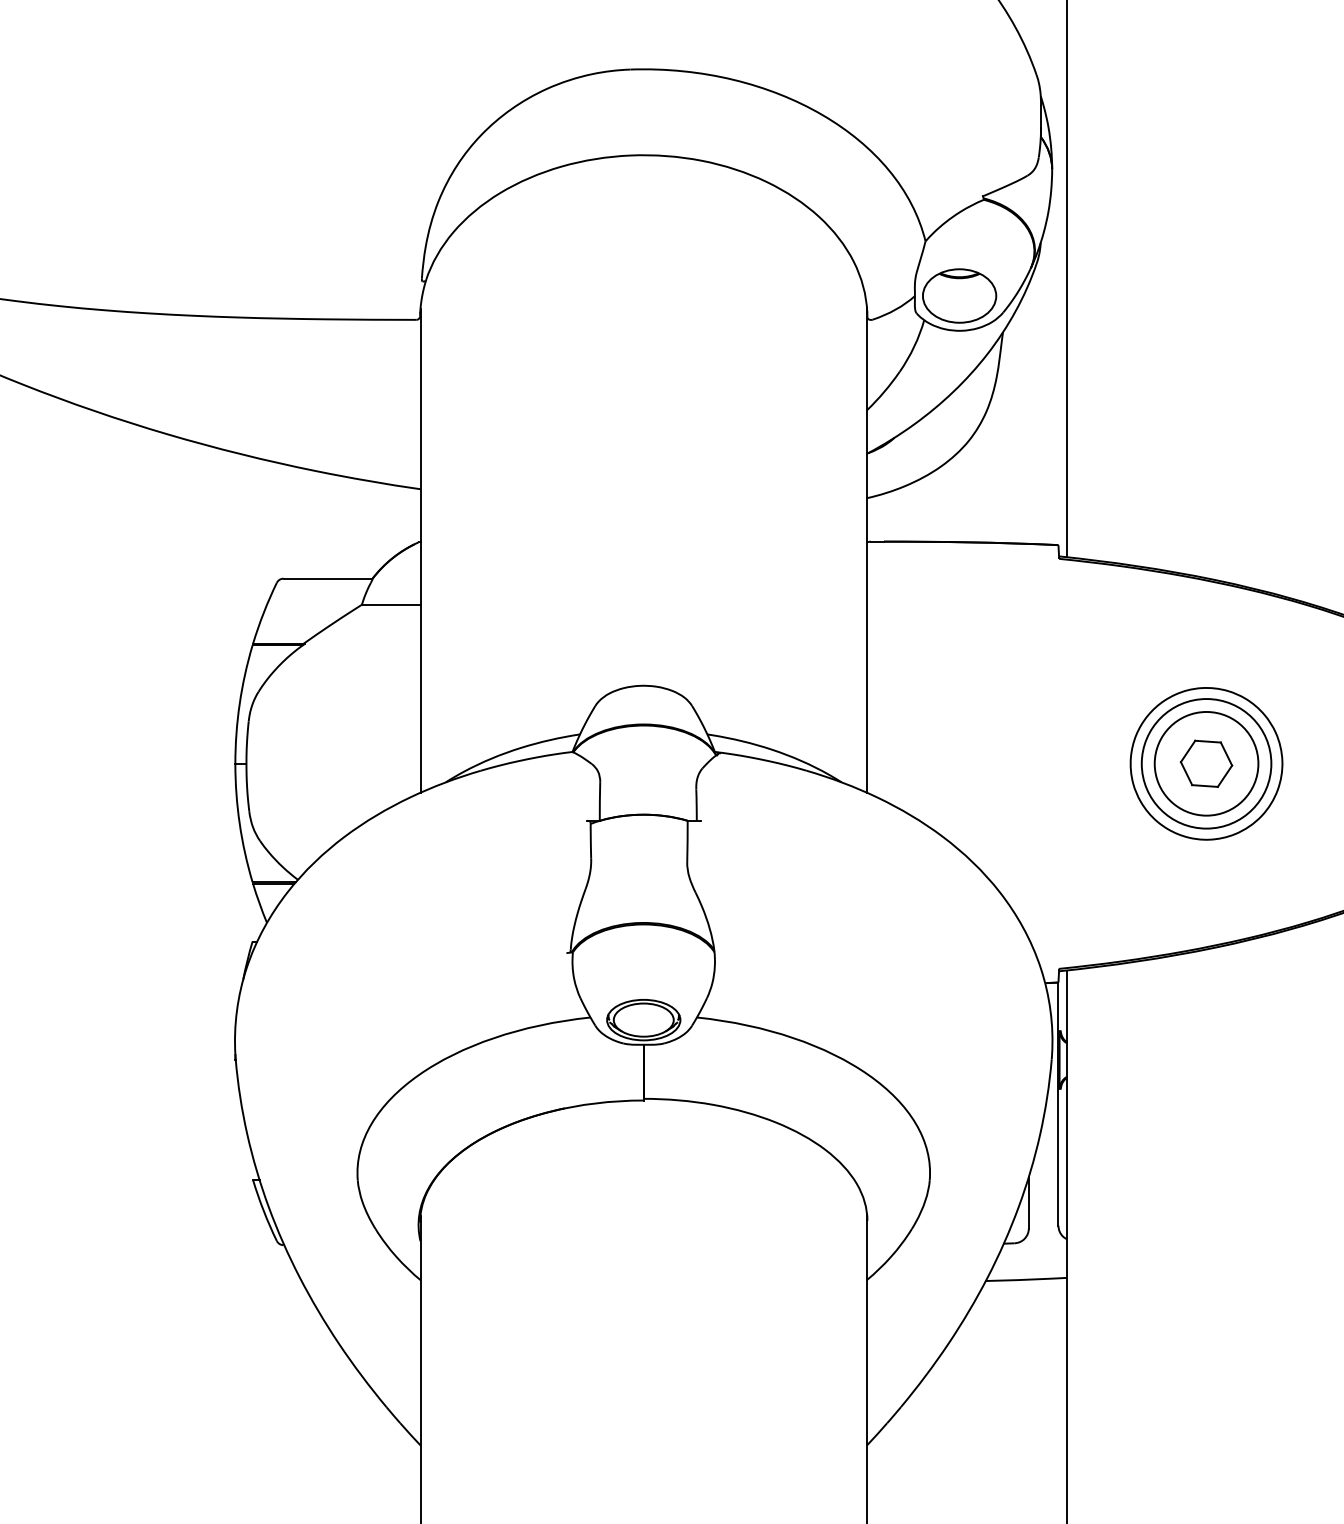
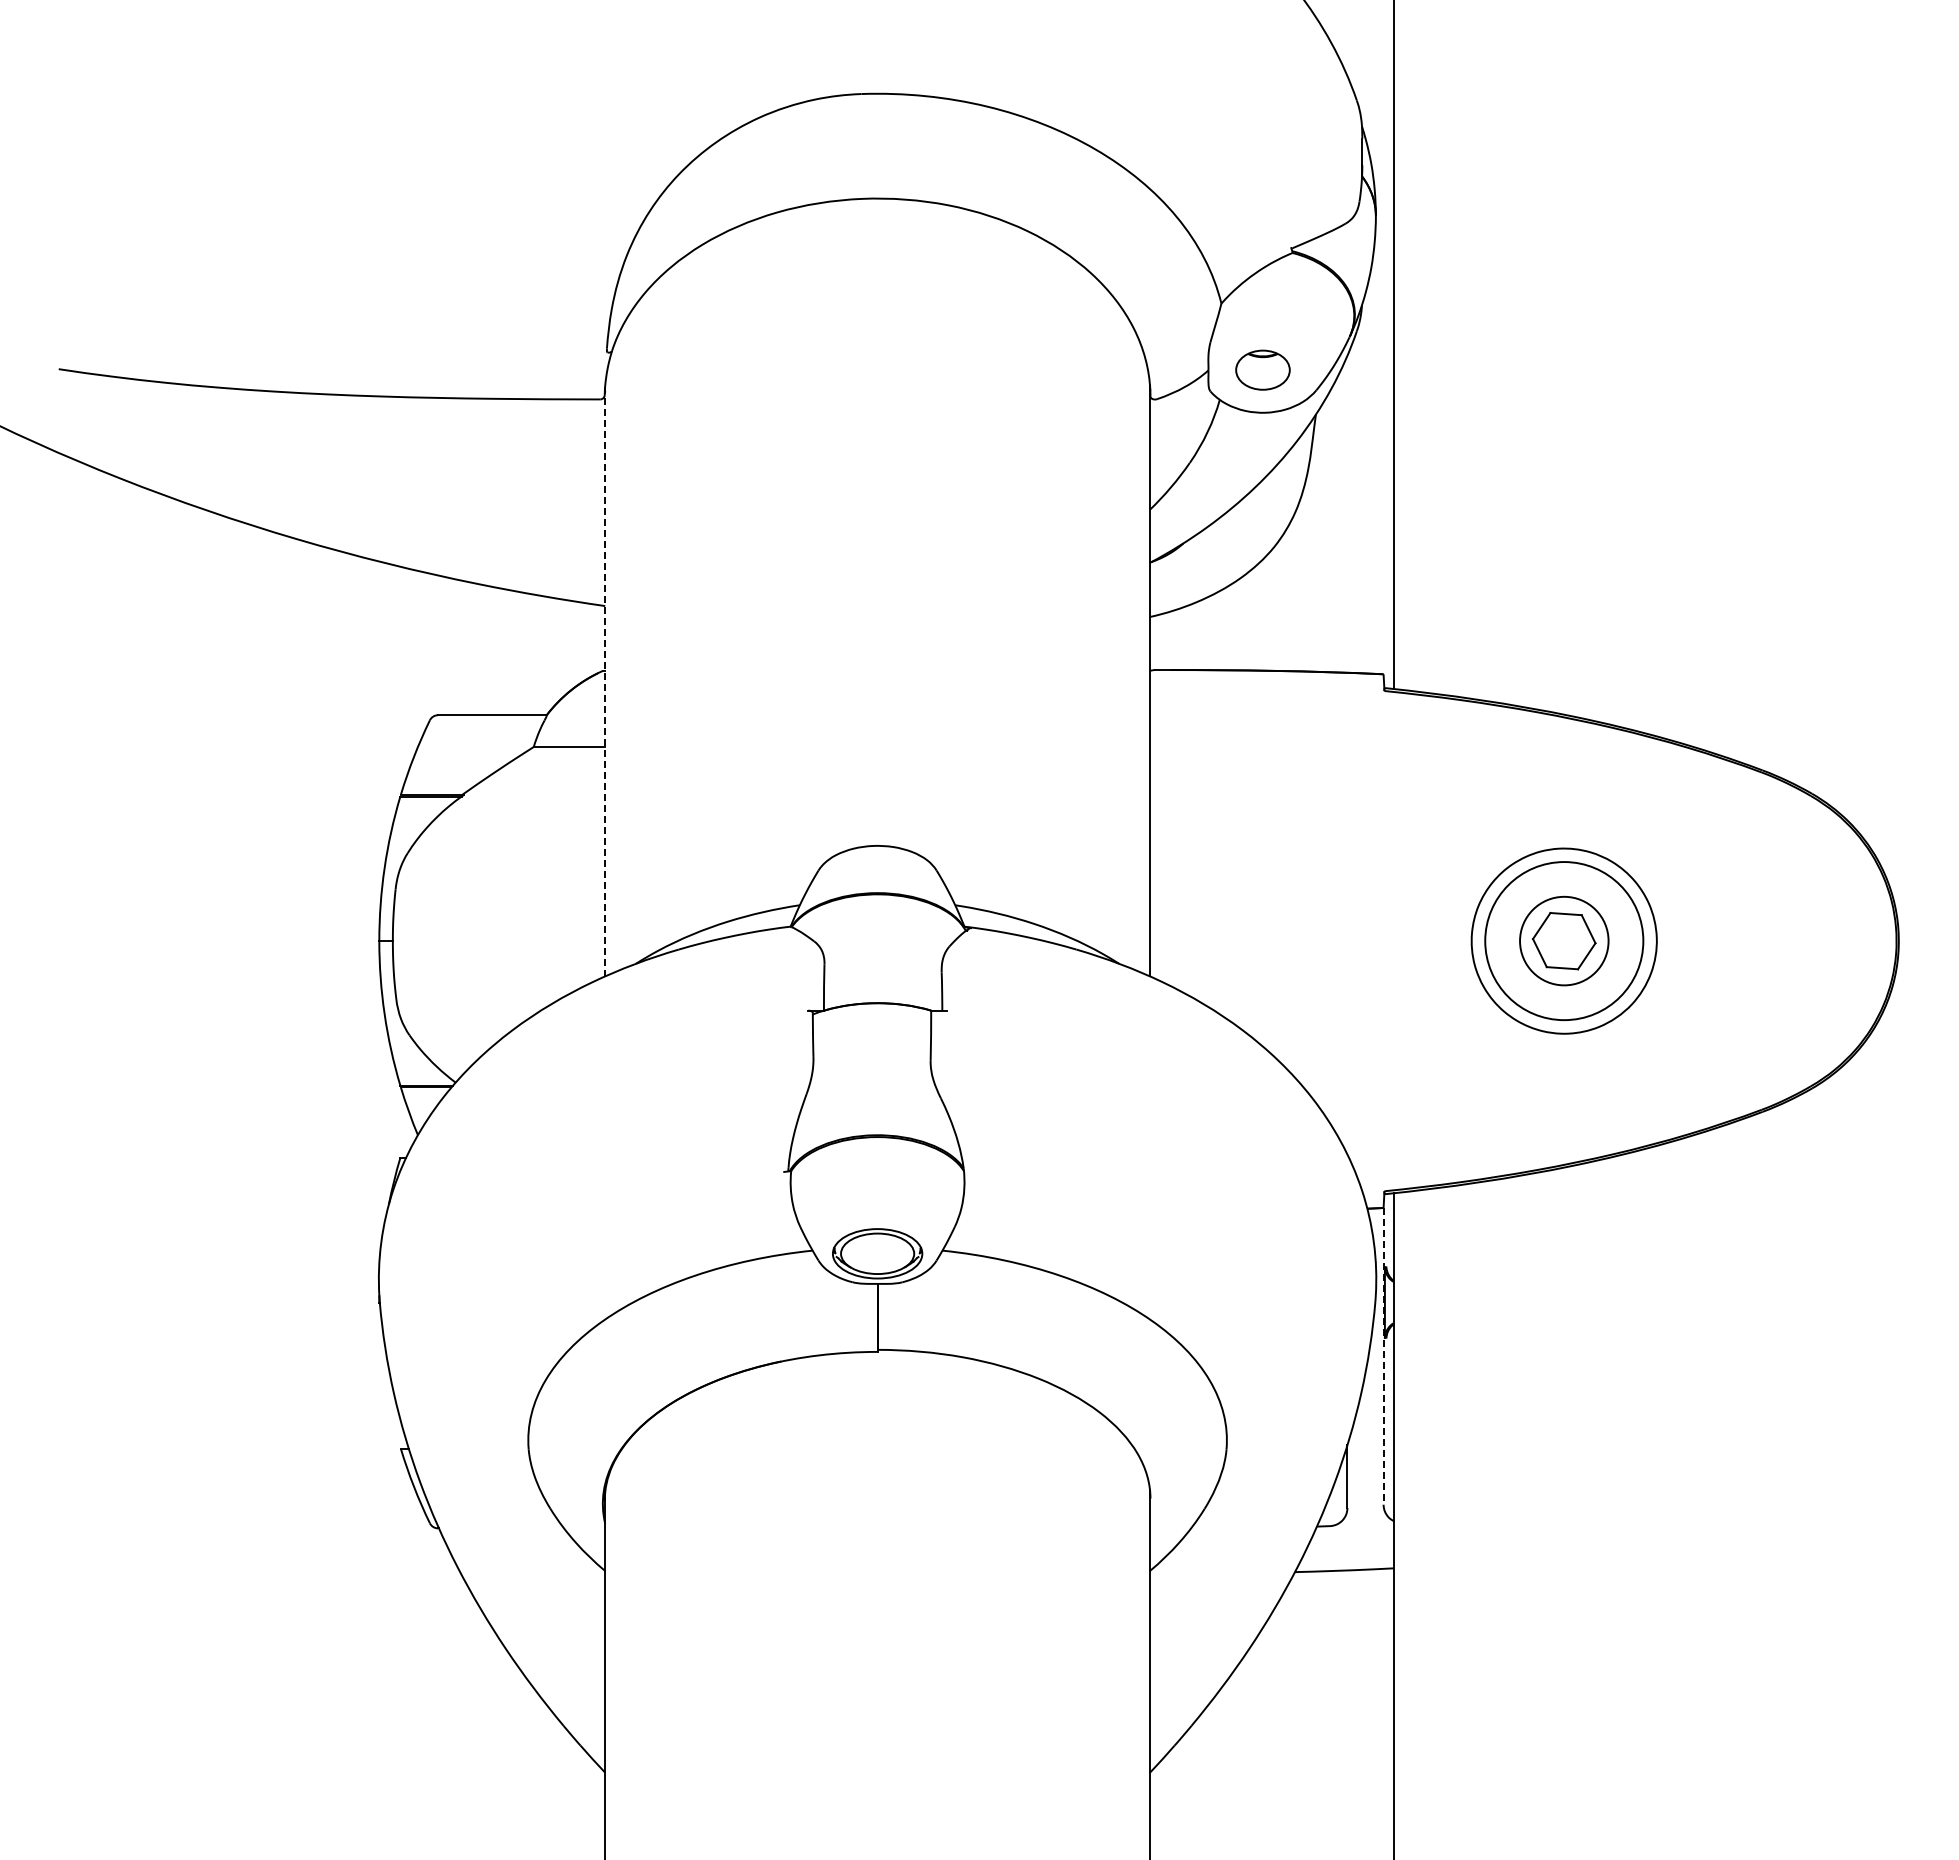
part: (959, 295) -> (1262, 369), size x0.6
line: (420, 551) -> (605, 681), solid -> dashed
circle: (1206, 763) -> (1564, 940), size x0.7
line: (1058, 1104) -> (1383, 1356), solid -> dashed

